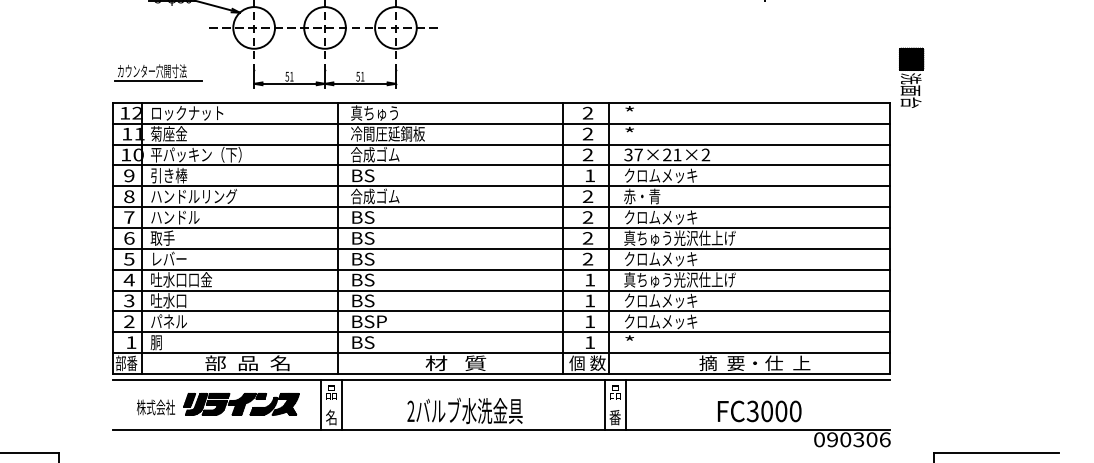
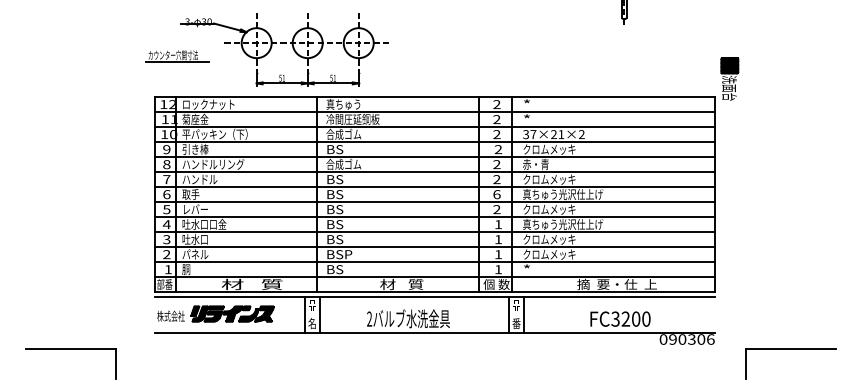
part: (158, 72) -> (177, 56), moved
text: (590, 175) -> (498, 149), 1 -> 2
text: (587, 238) -> (496, 194), 2 -> 6
text: (246, 363) -> (251, 284), 部  品  名 -> 材   質
part: (217, 403) -> (215, 313), moved
text: (766, 410) -> (625, 318), FC3000 -> FC3200

